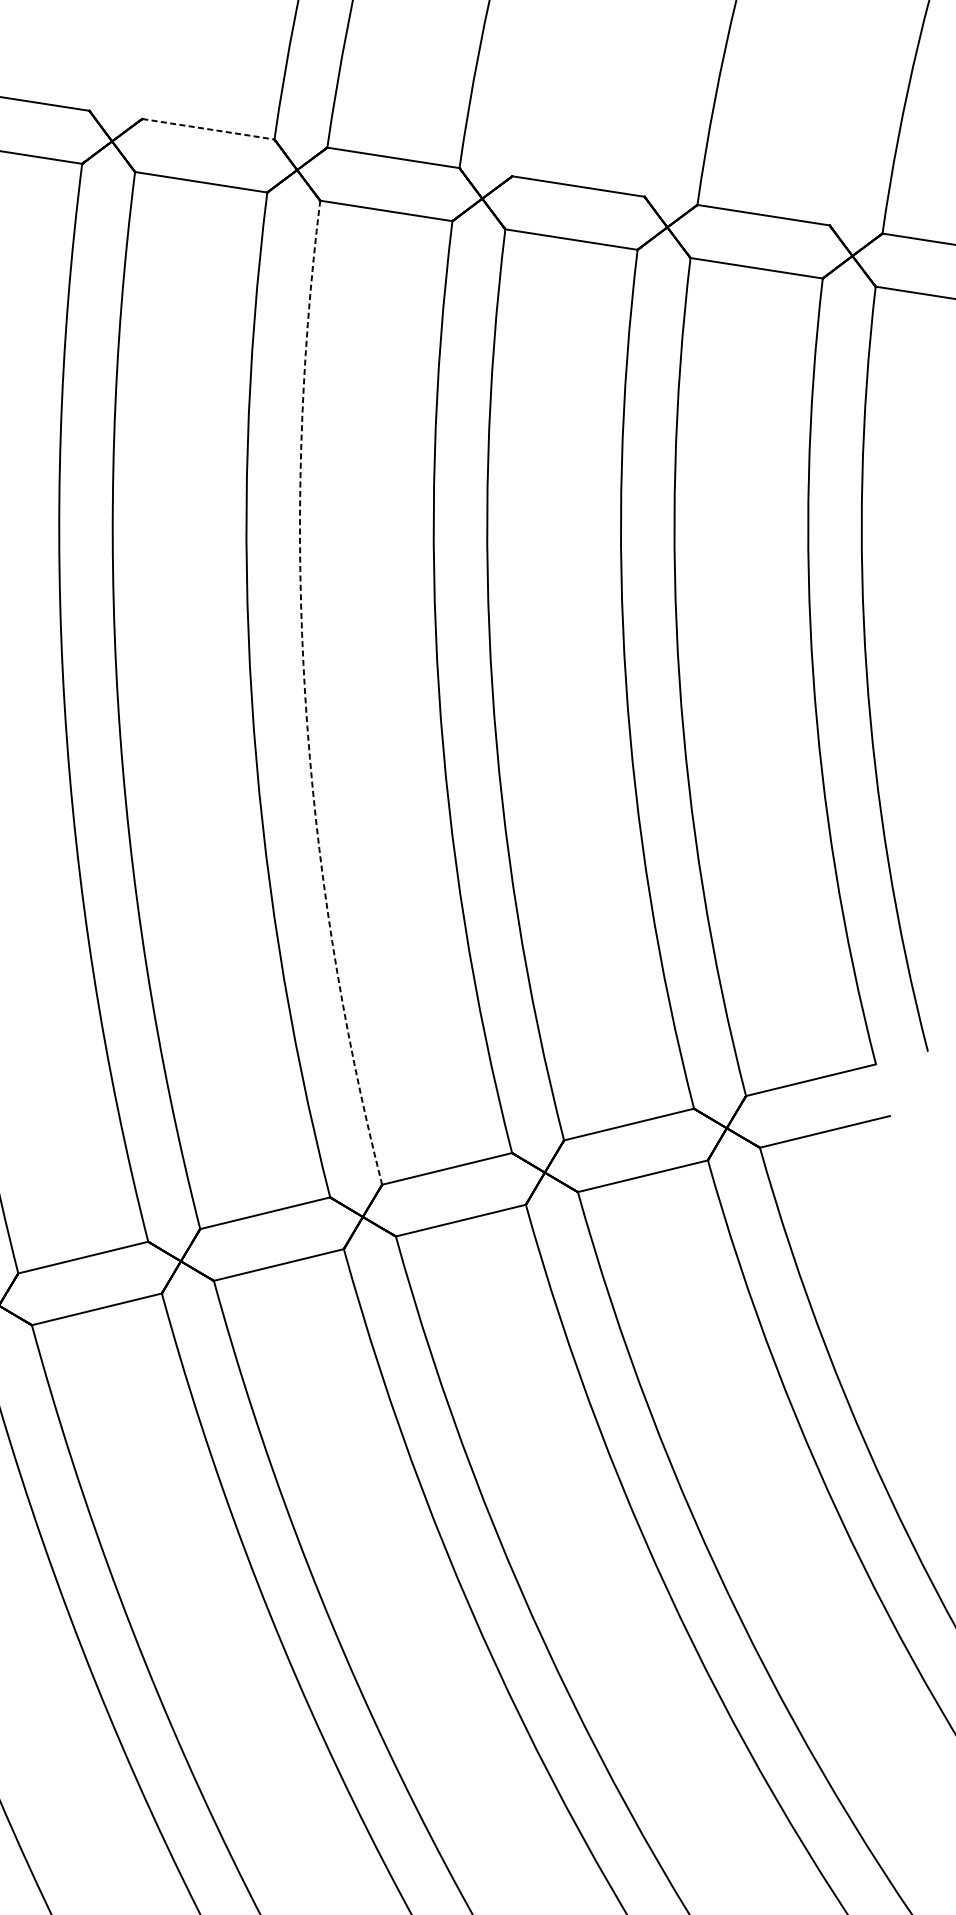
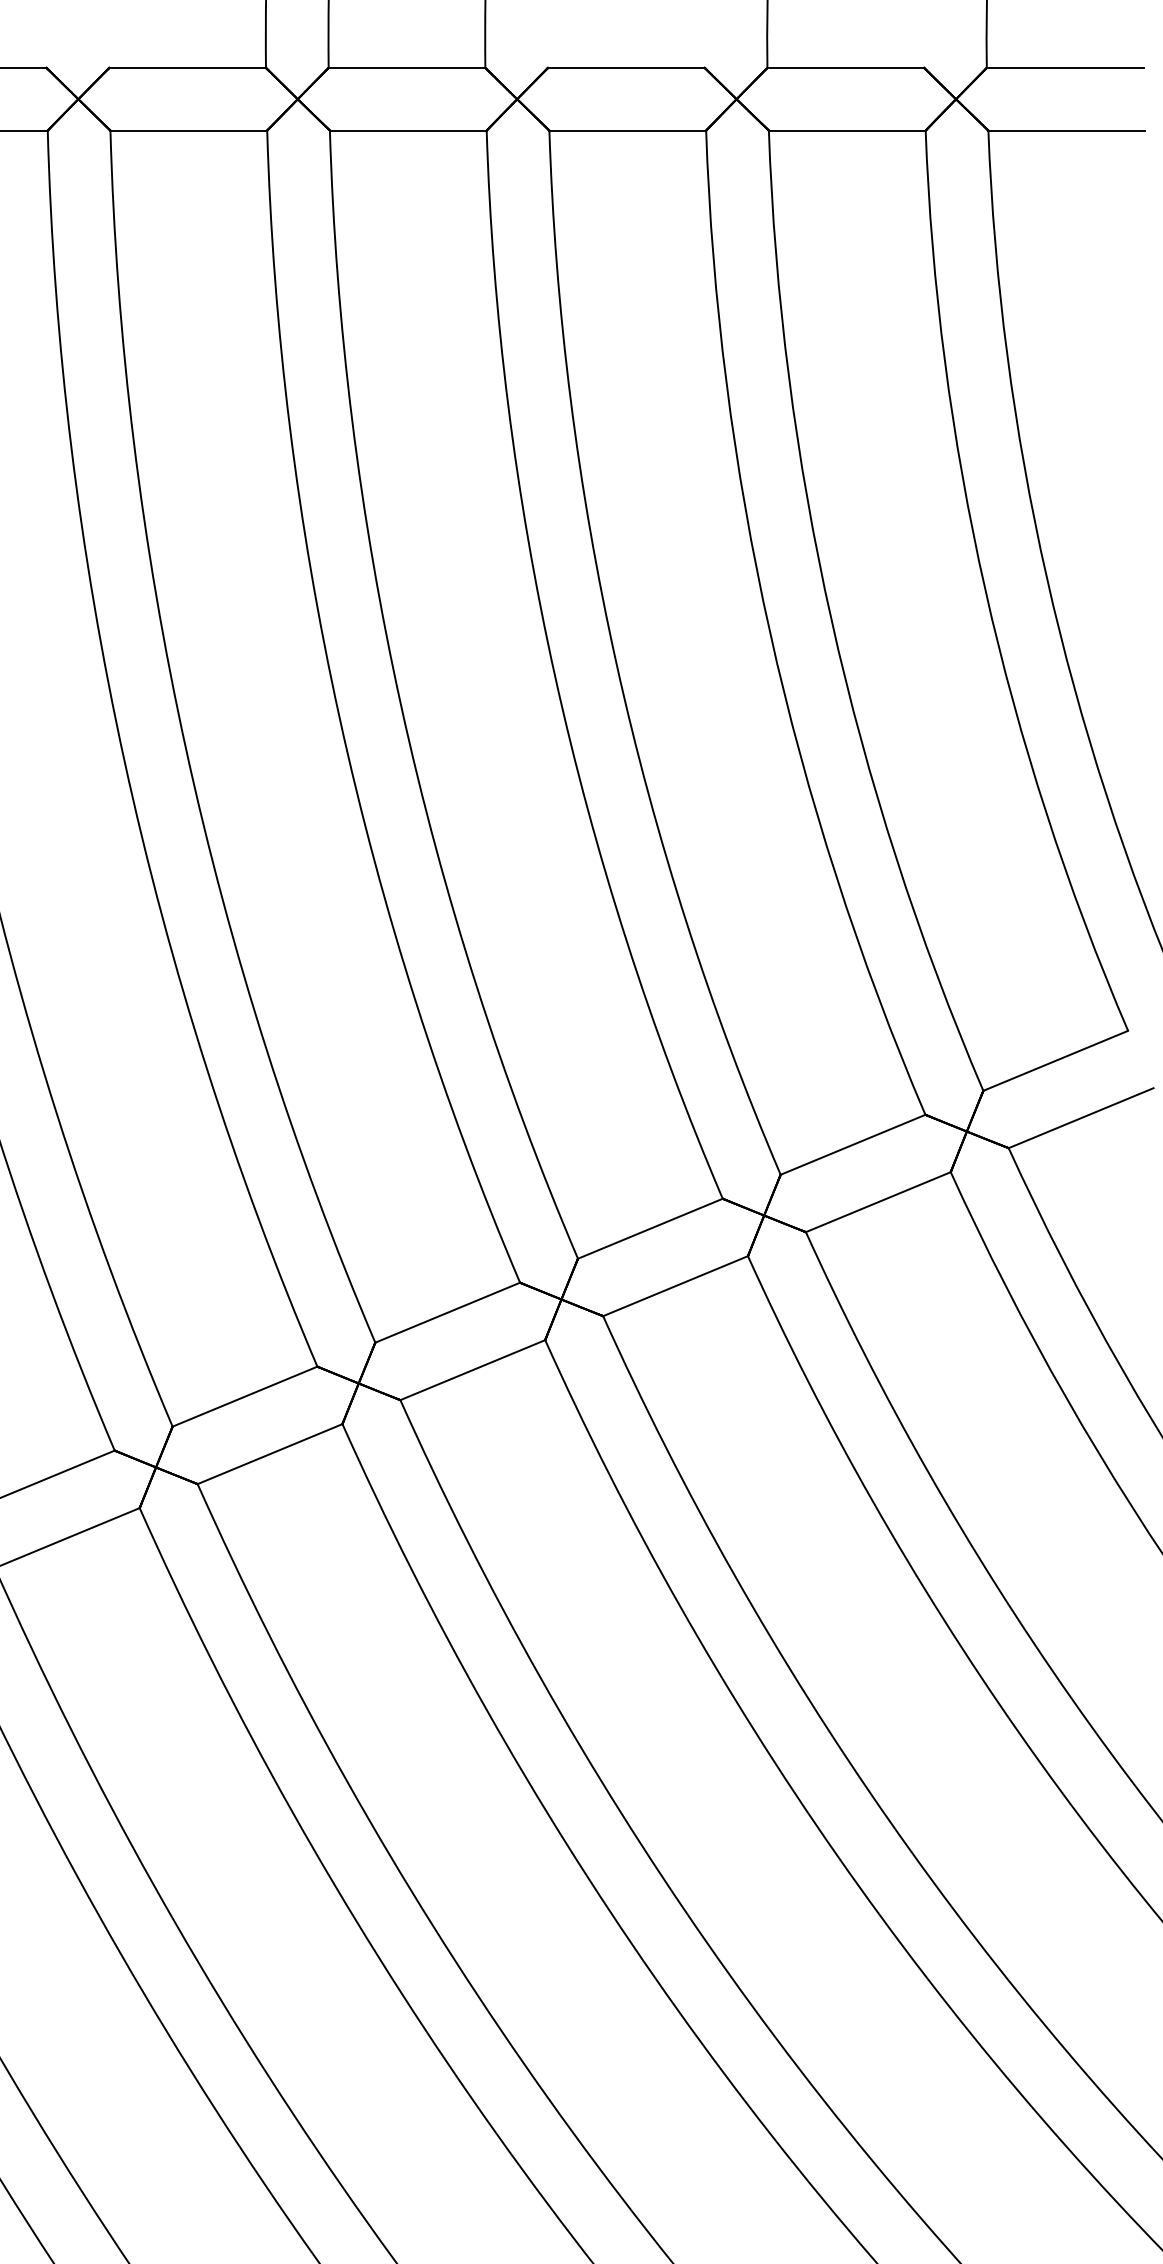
line: (209, 129) -> (188, 67), dashed -> solid
arc: (305, 695) -> (401, 706), dashed -> solid

